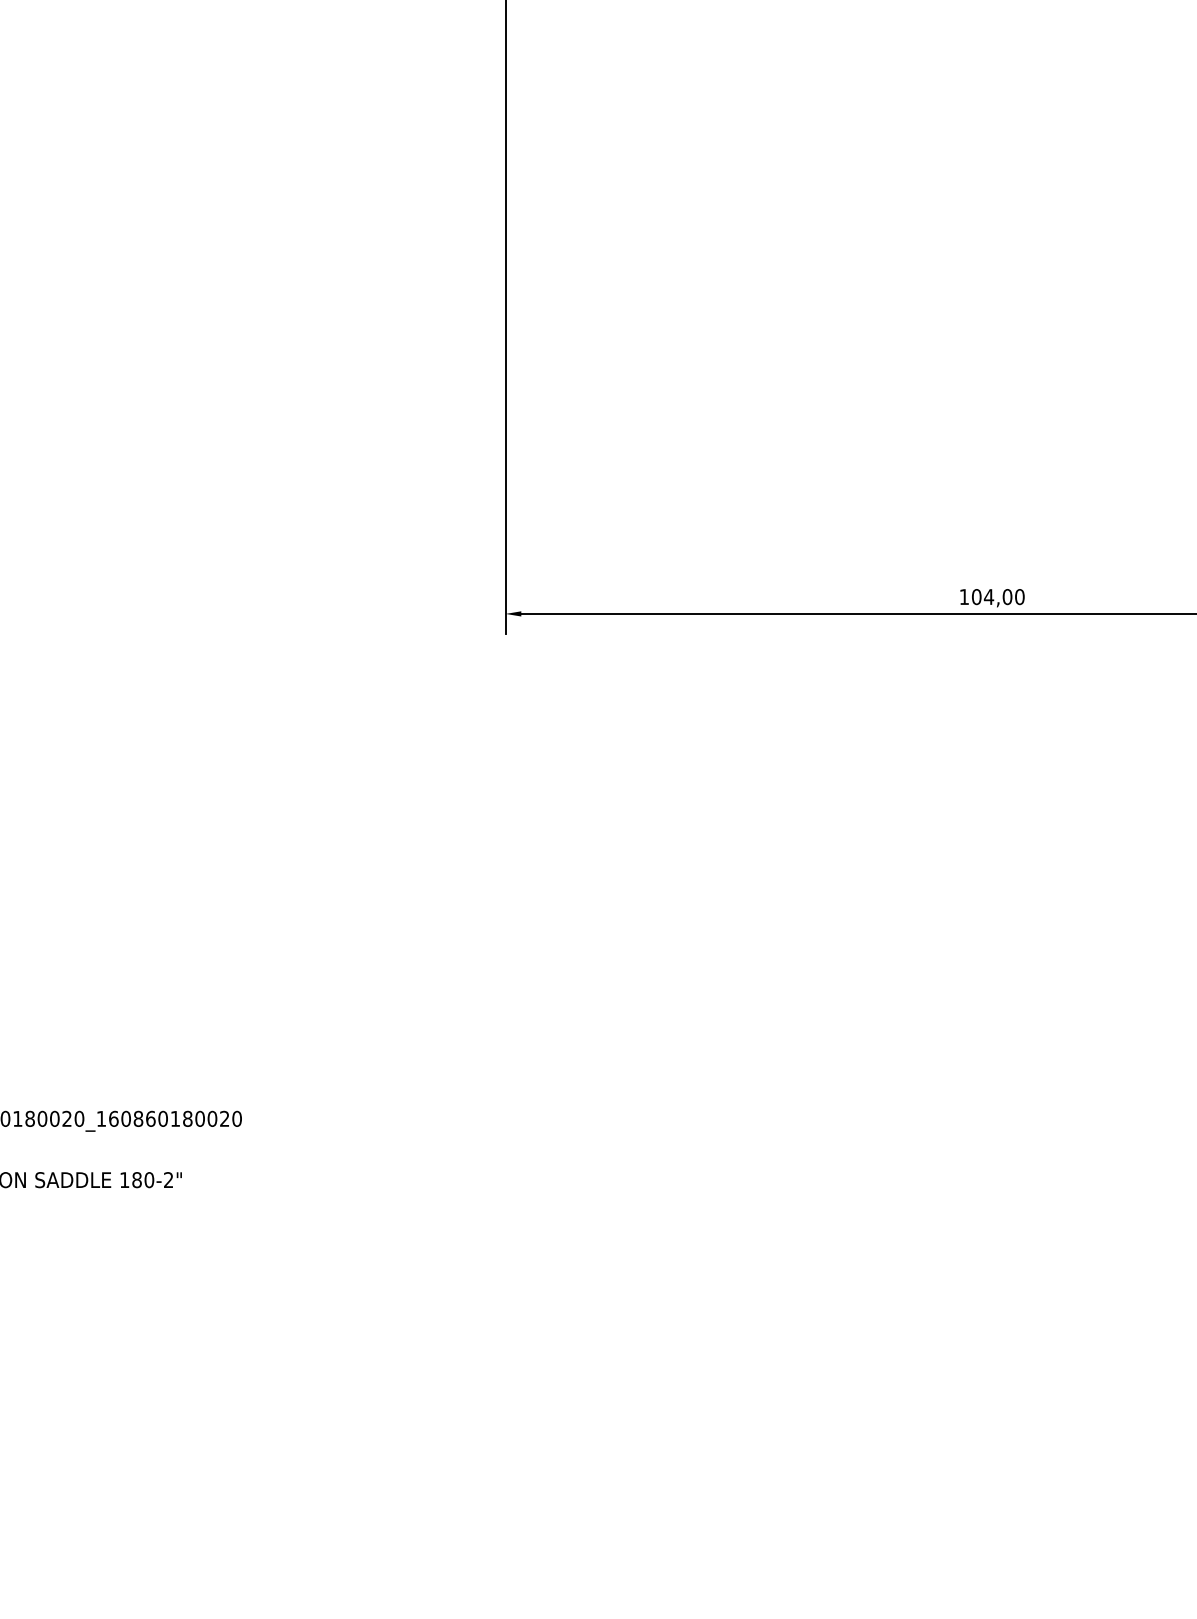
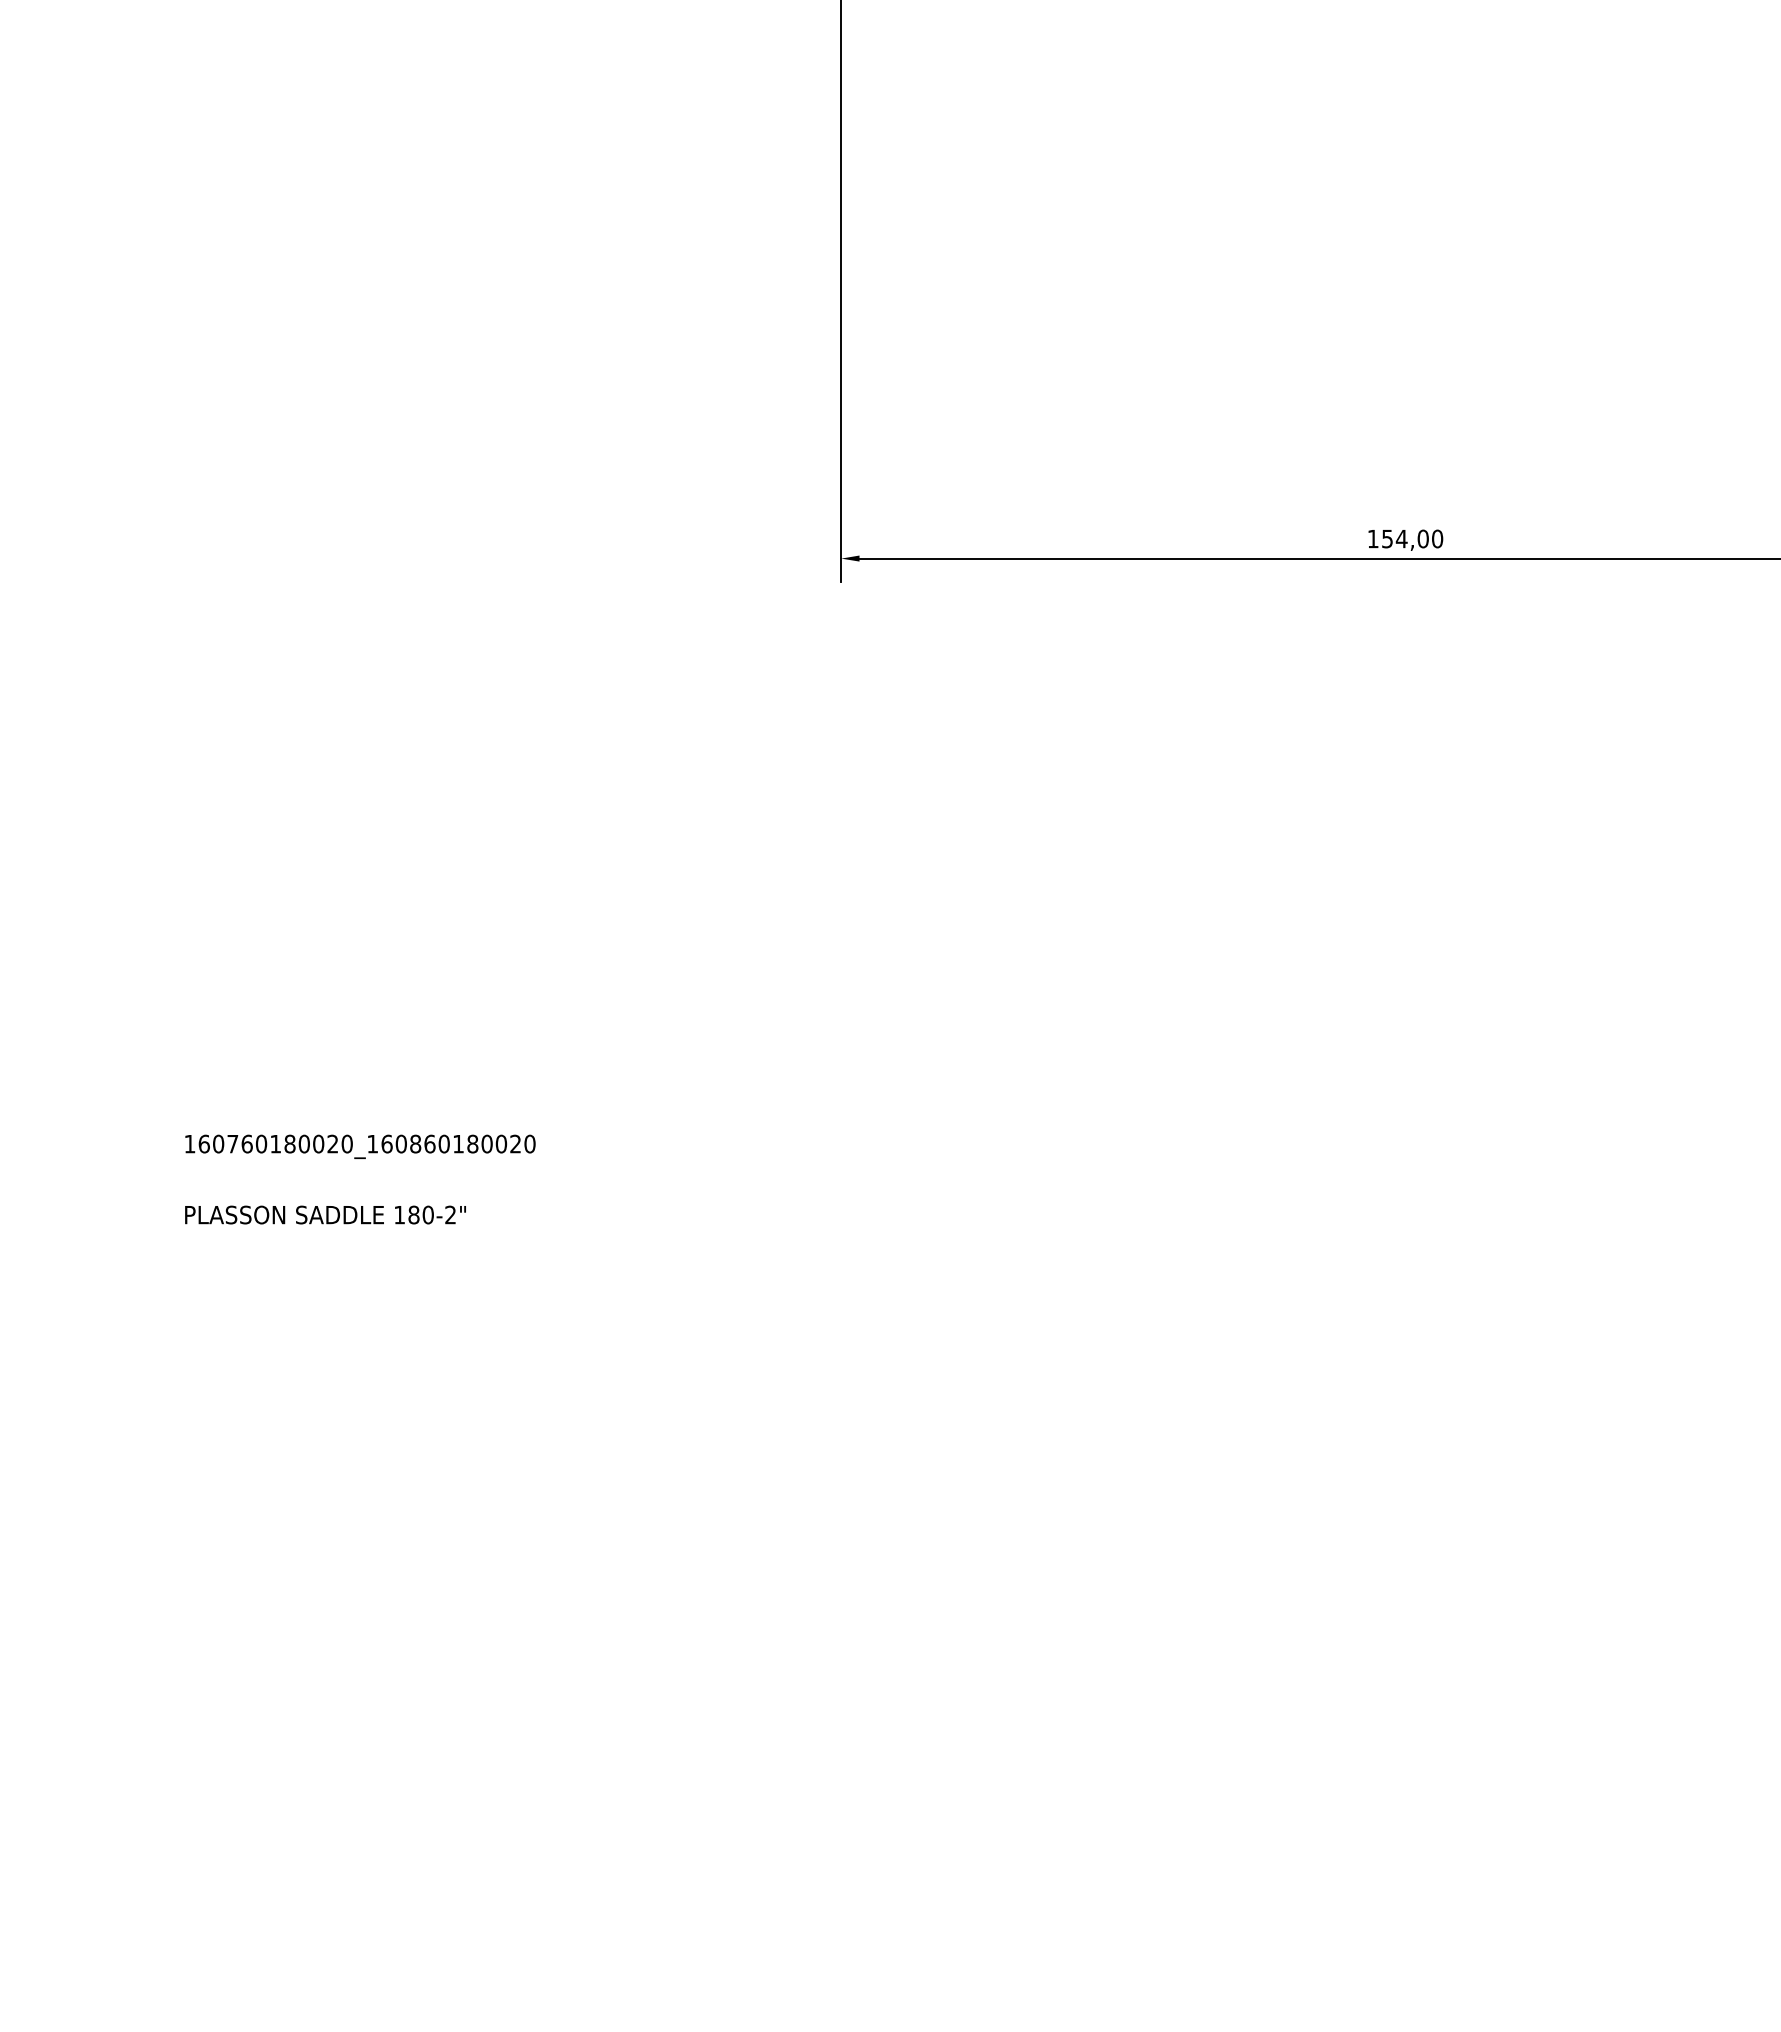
text: (976, 596) -> (1387, 538), 104,00 -> 154,00

